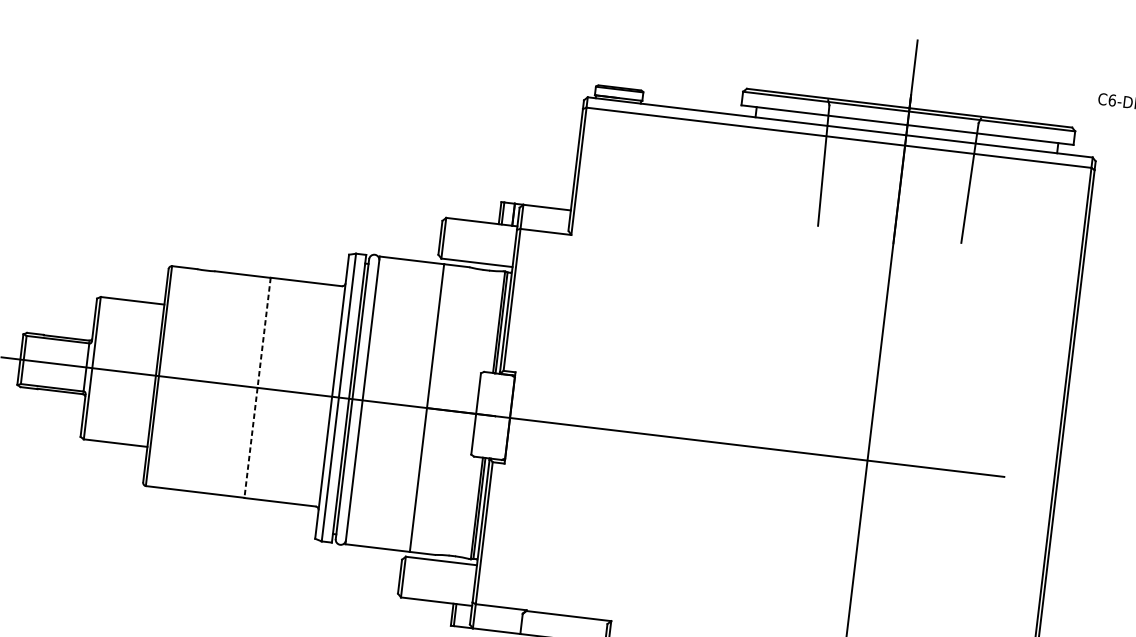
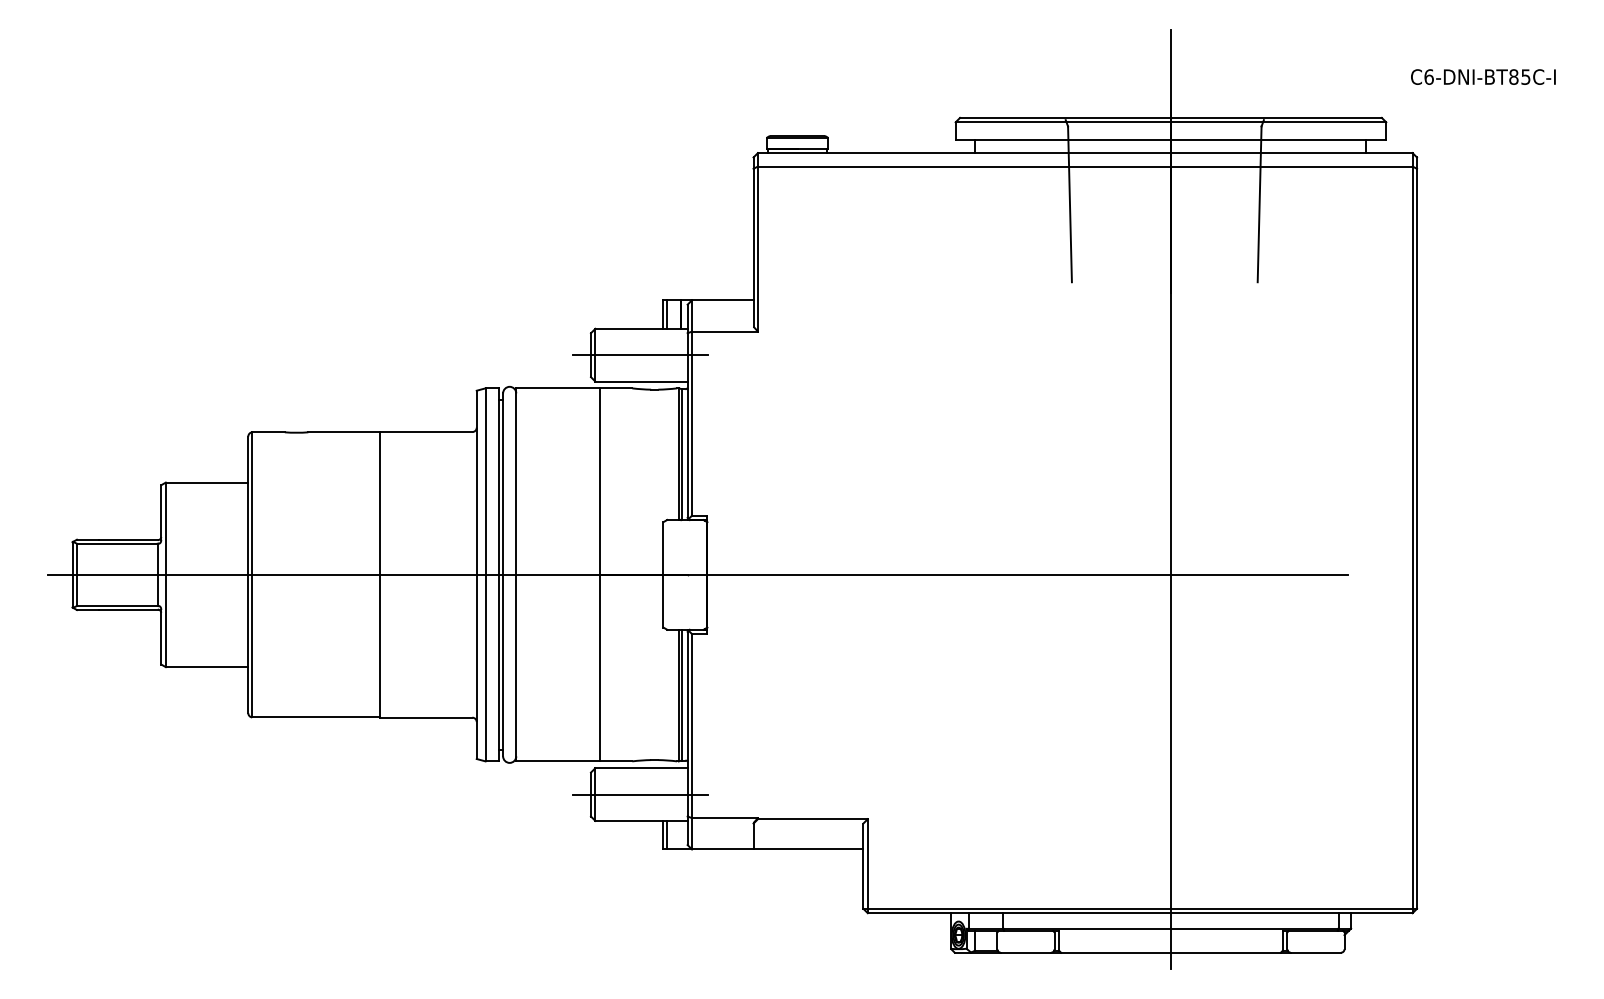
line: (478, 242) -> (640, 355), added
line: (257, 387) -> (380, 574), dashed -> solid
line: (438, 581) -> (640, 794), added

